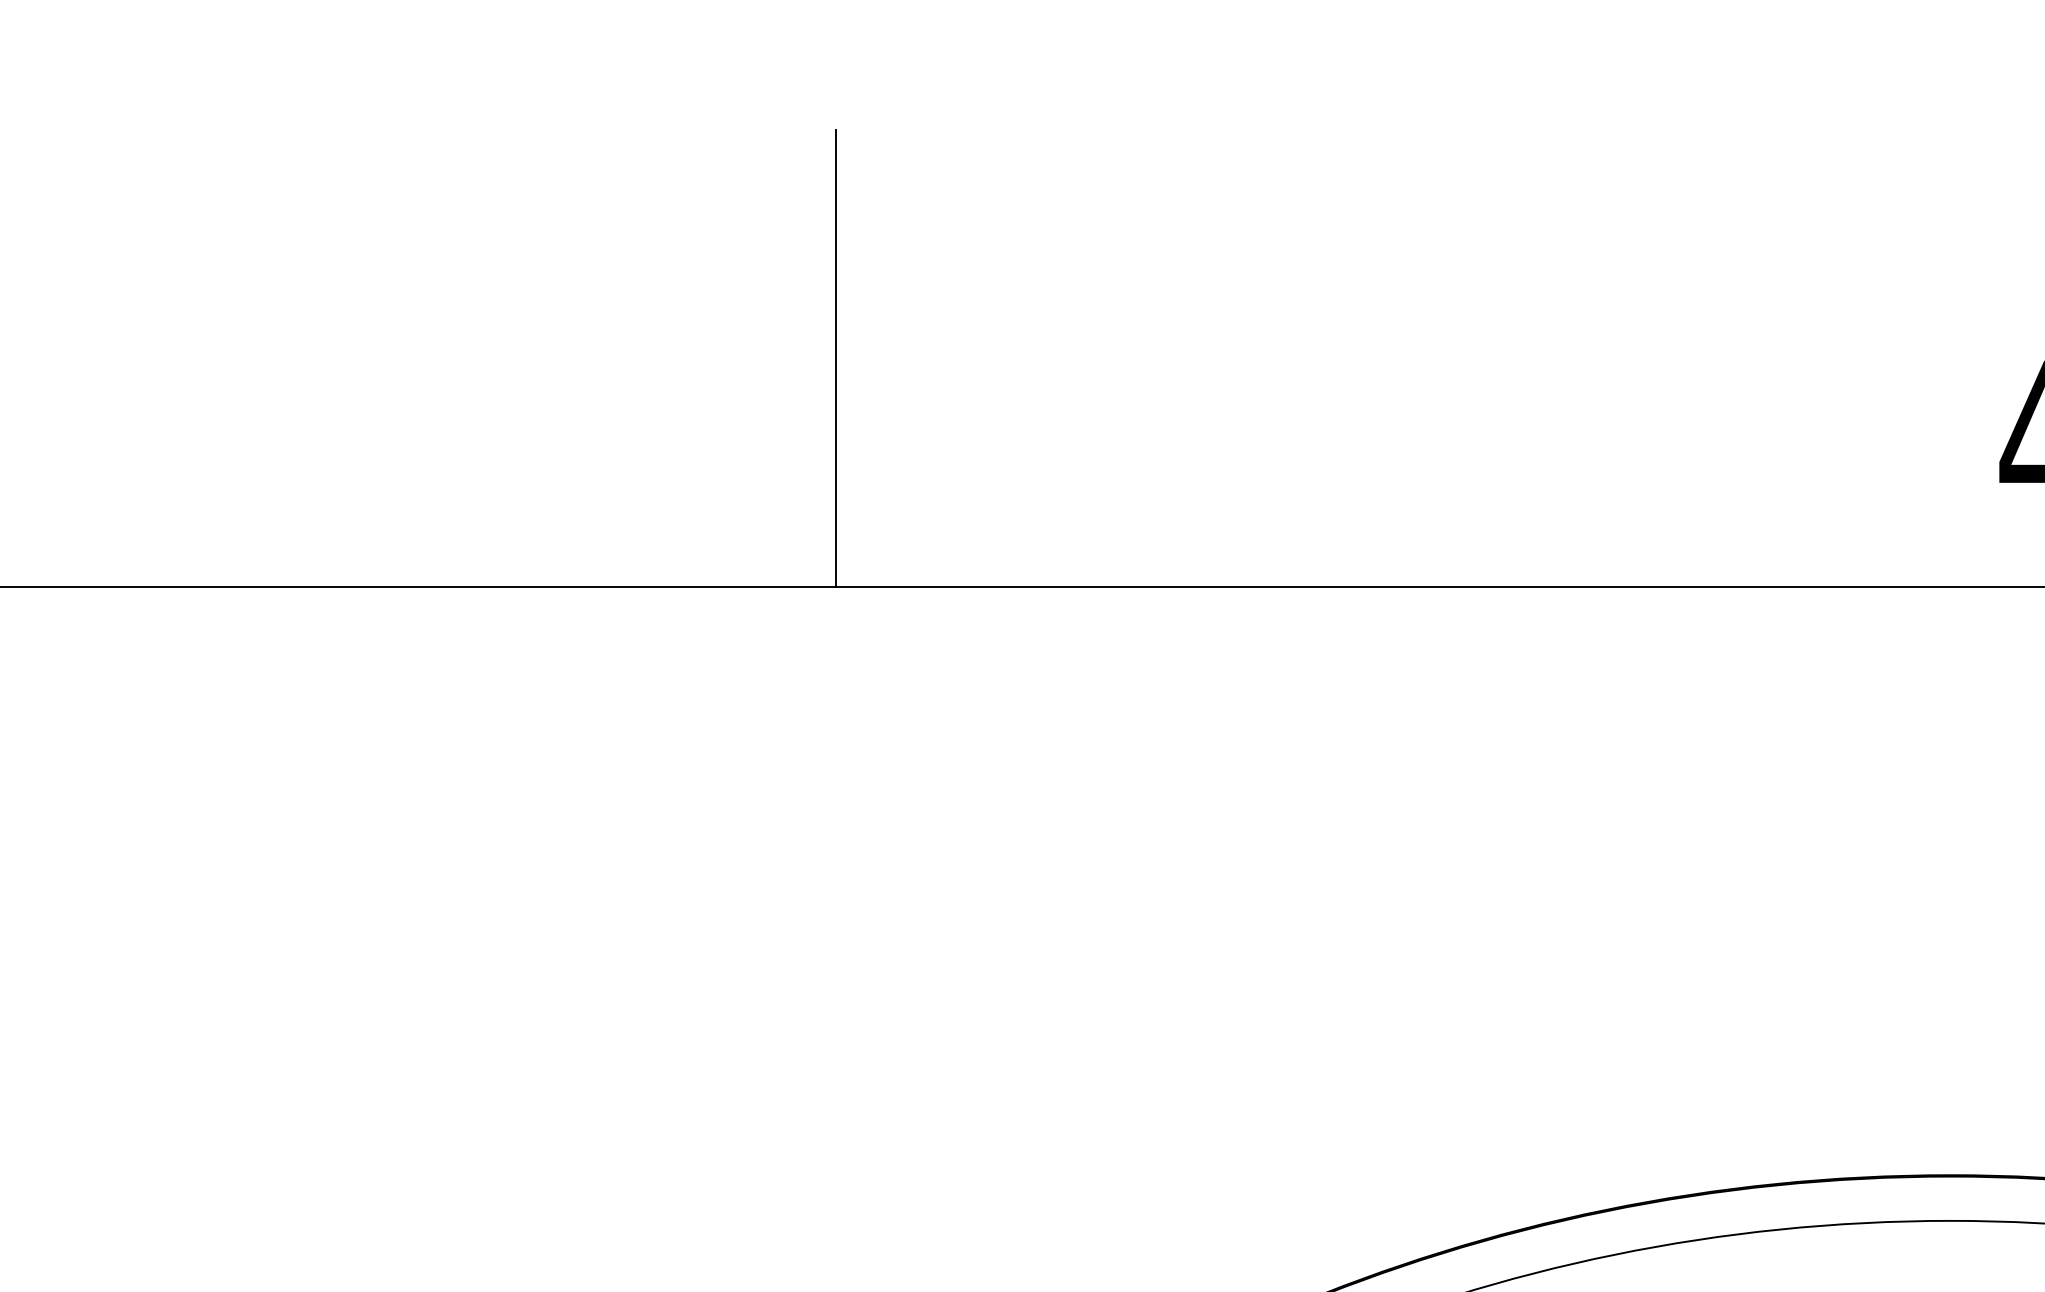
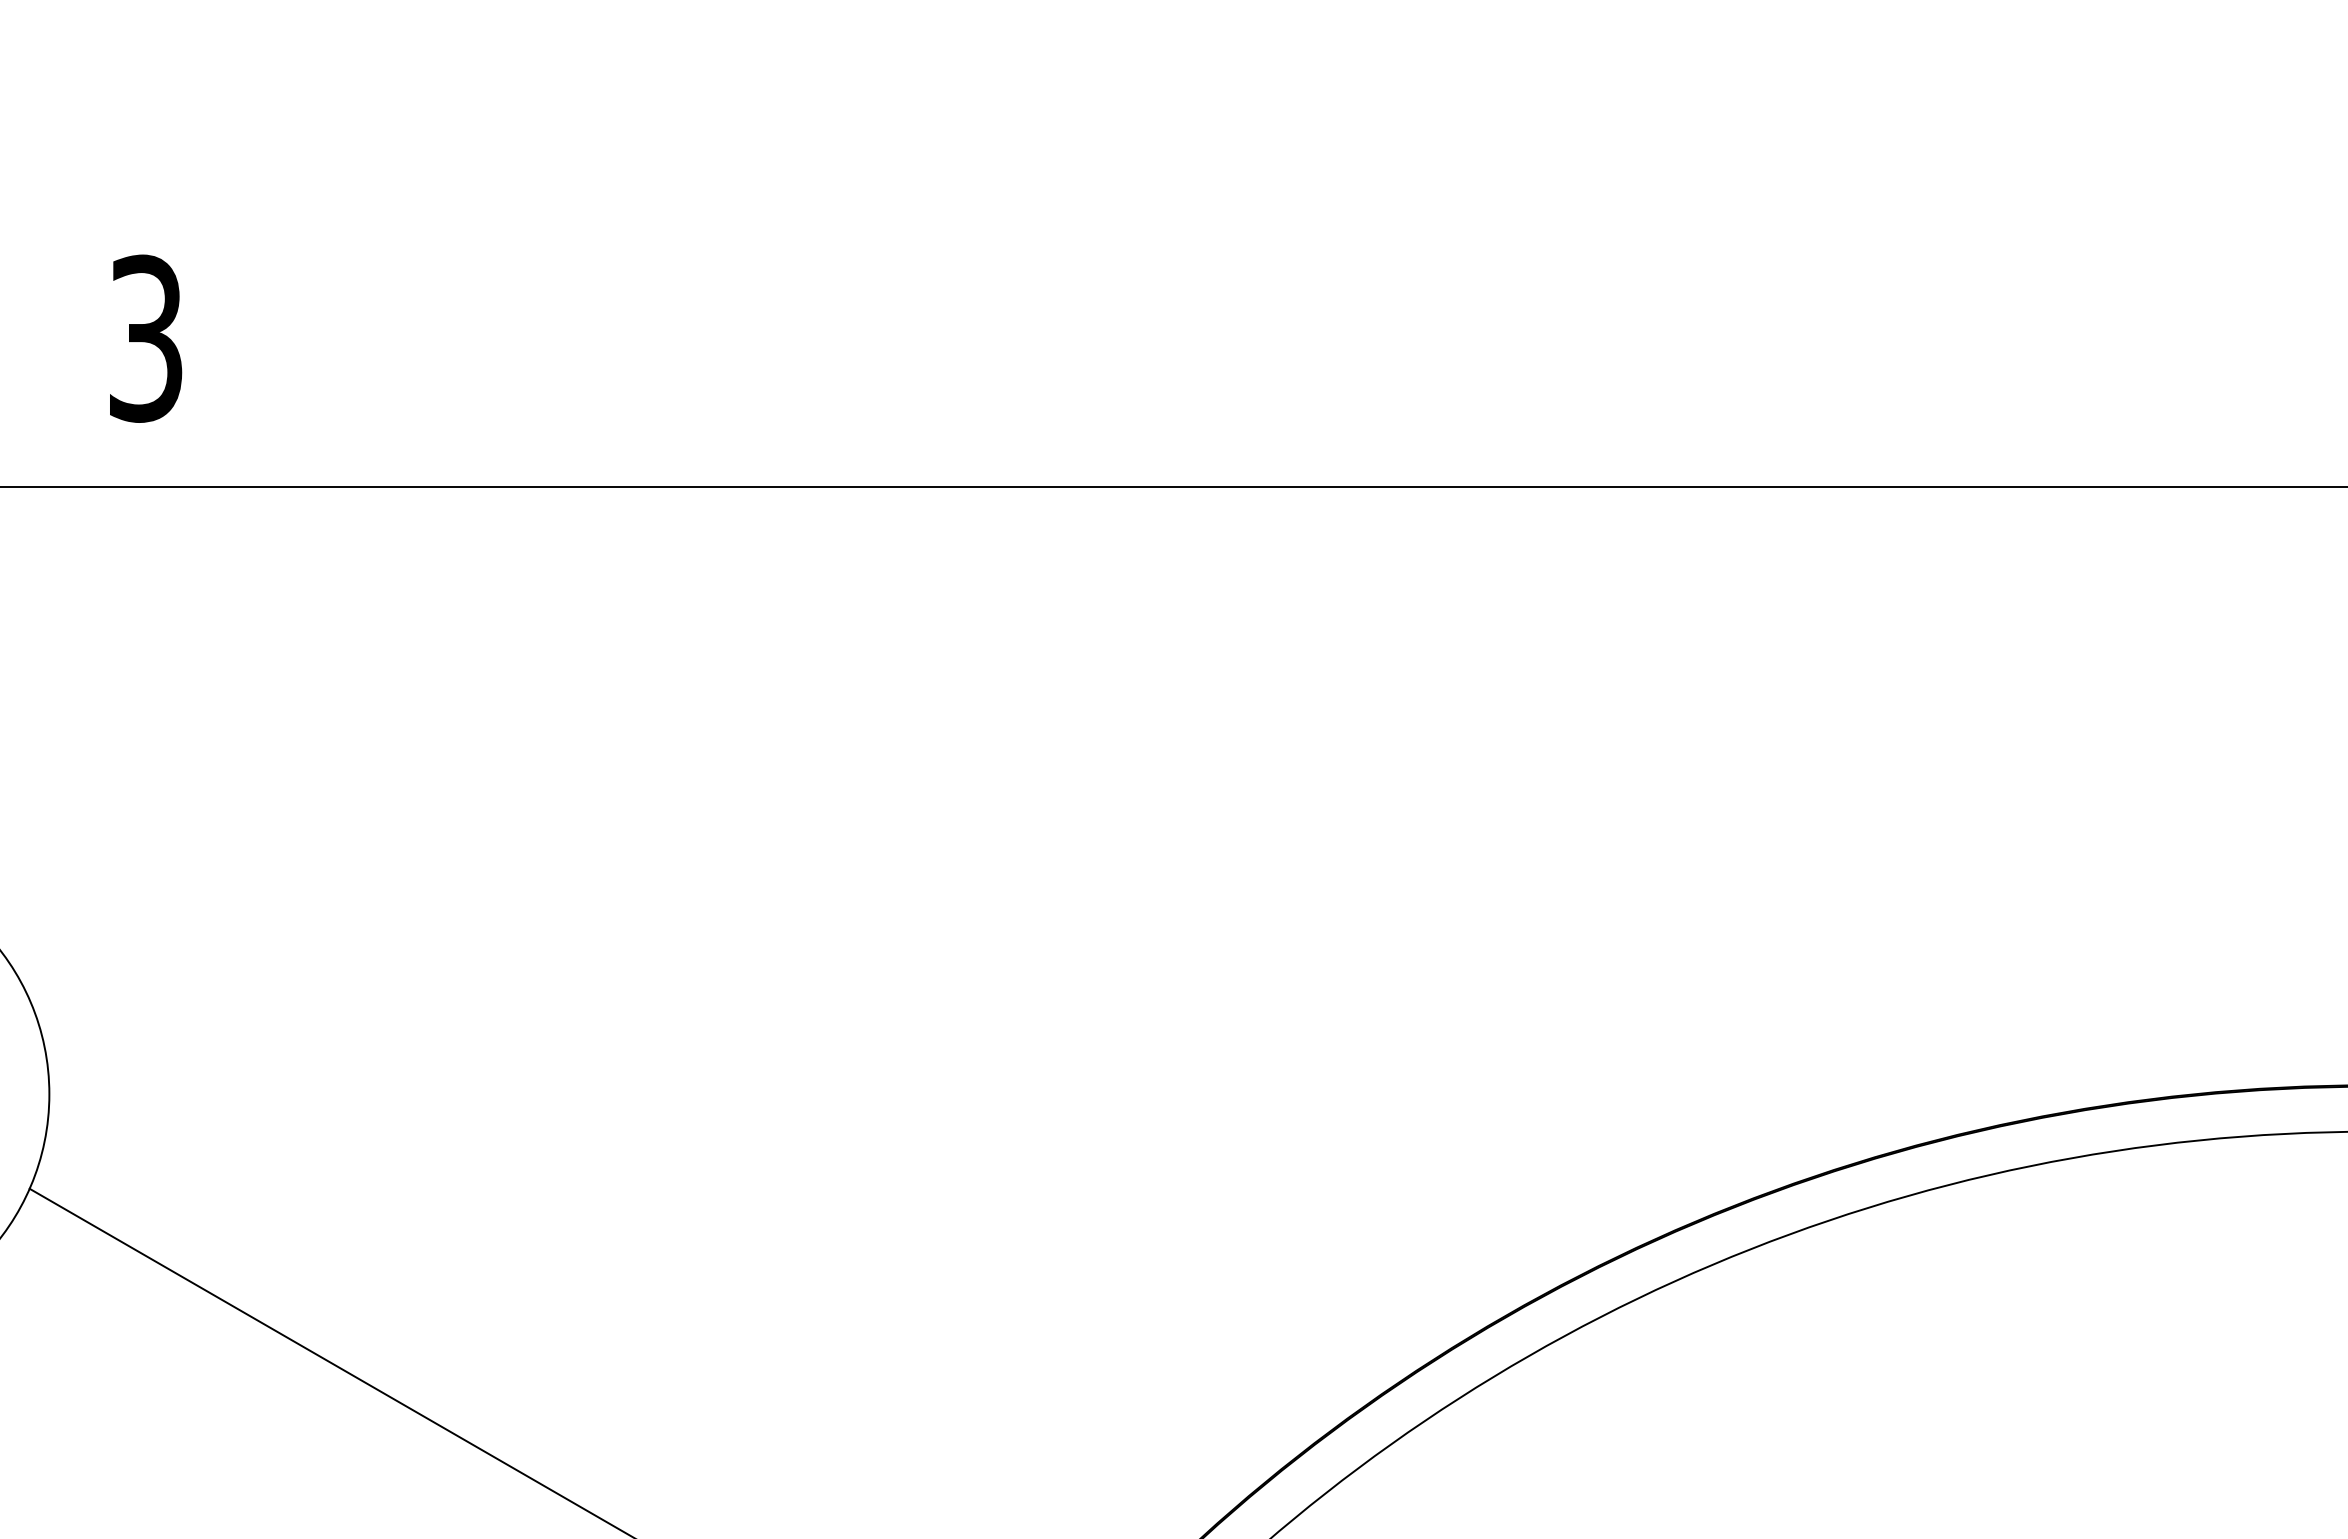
line: (835, 358) -> (1238, 255), removed

